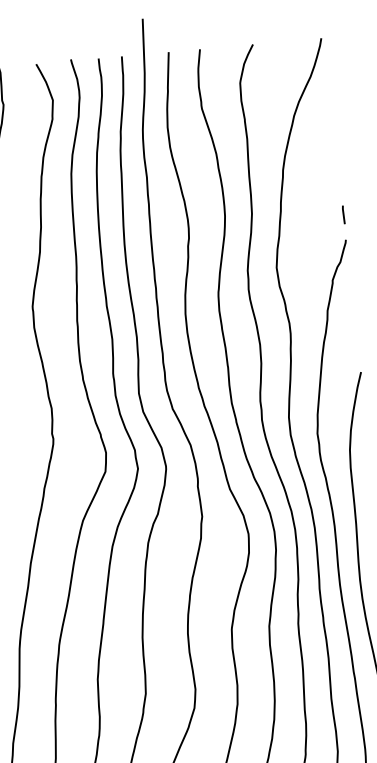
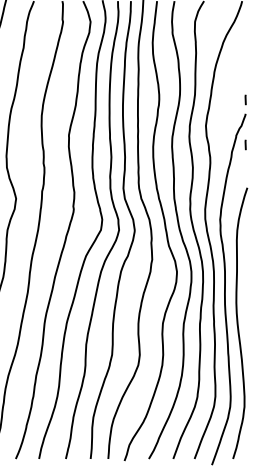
line: (350, 294) -> (245, 144), added

